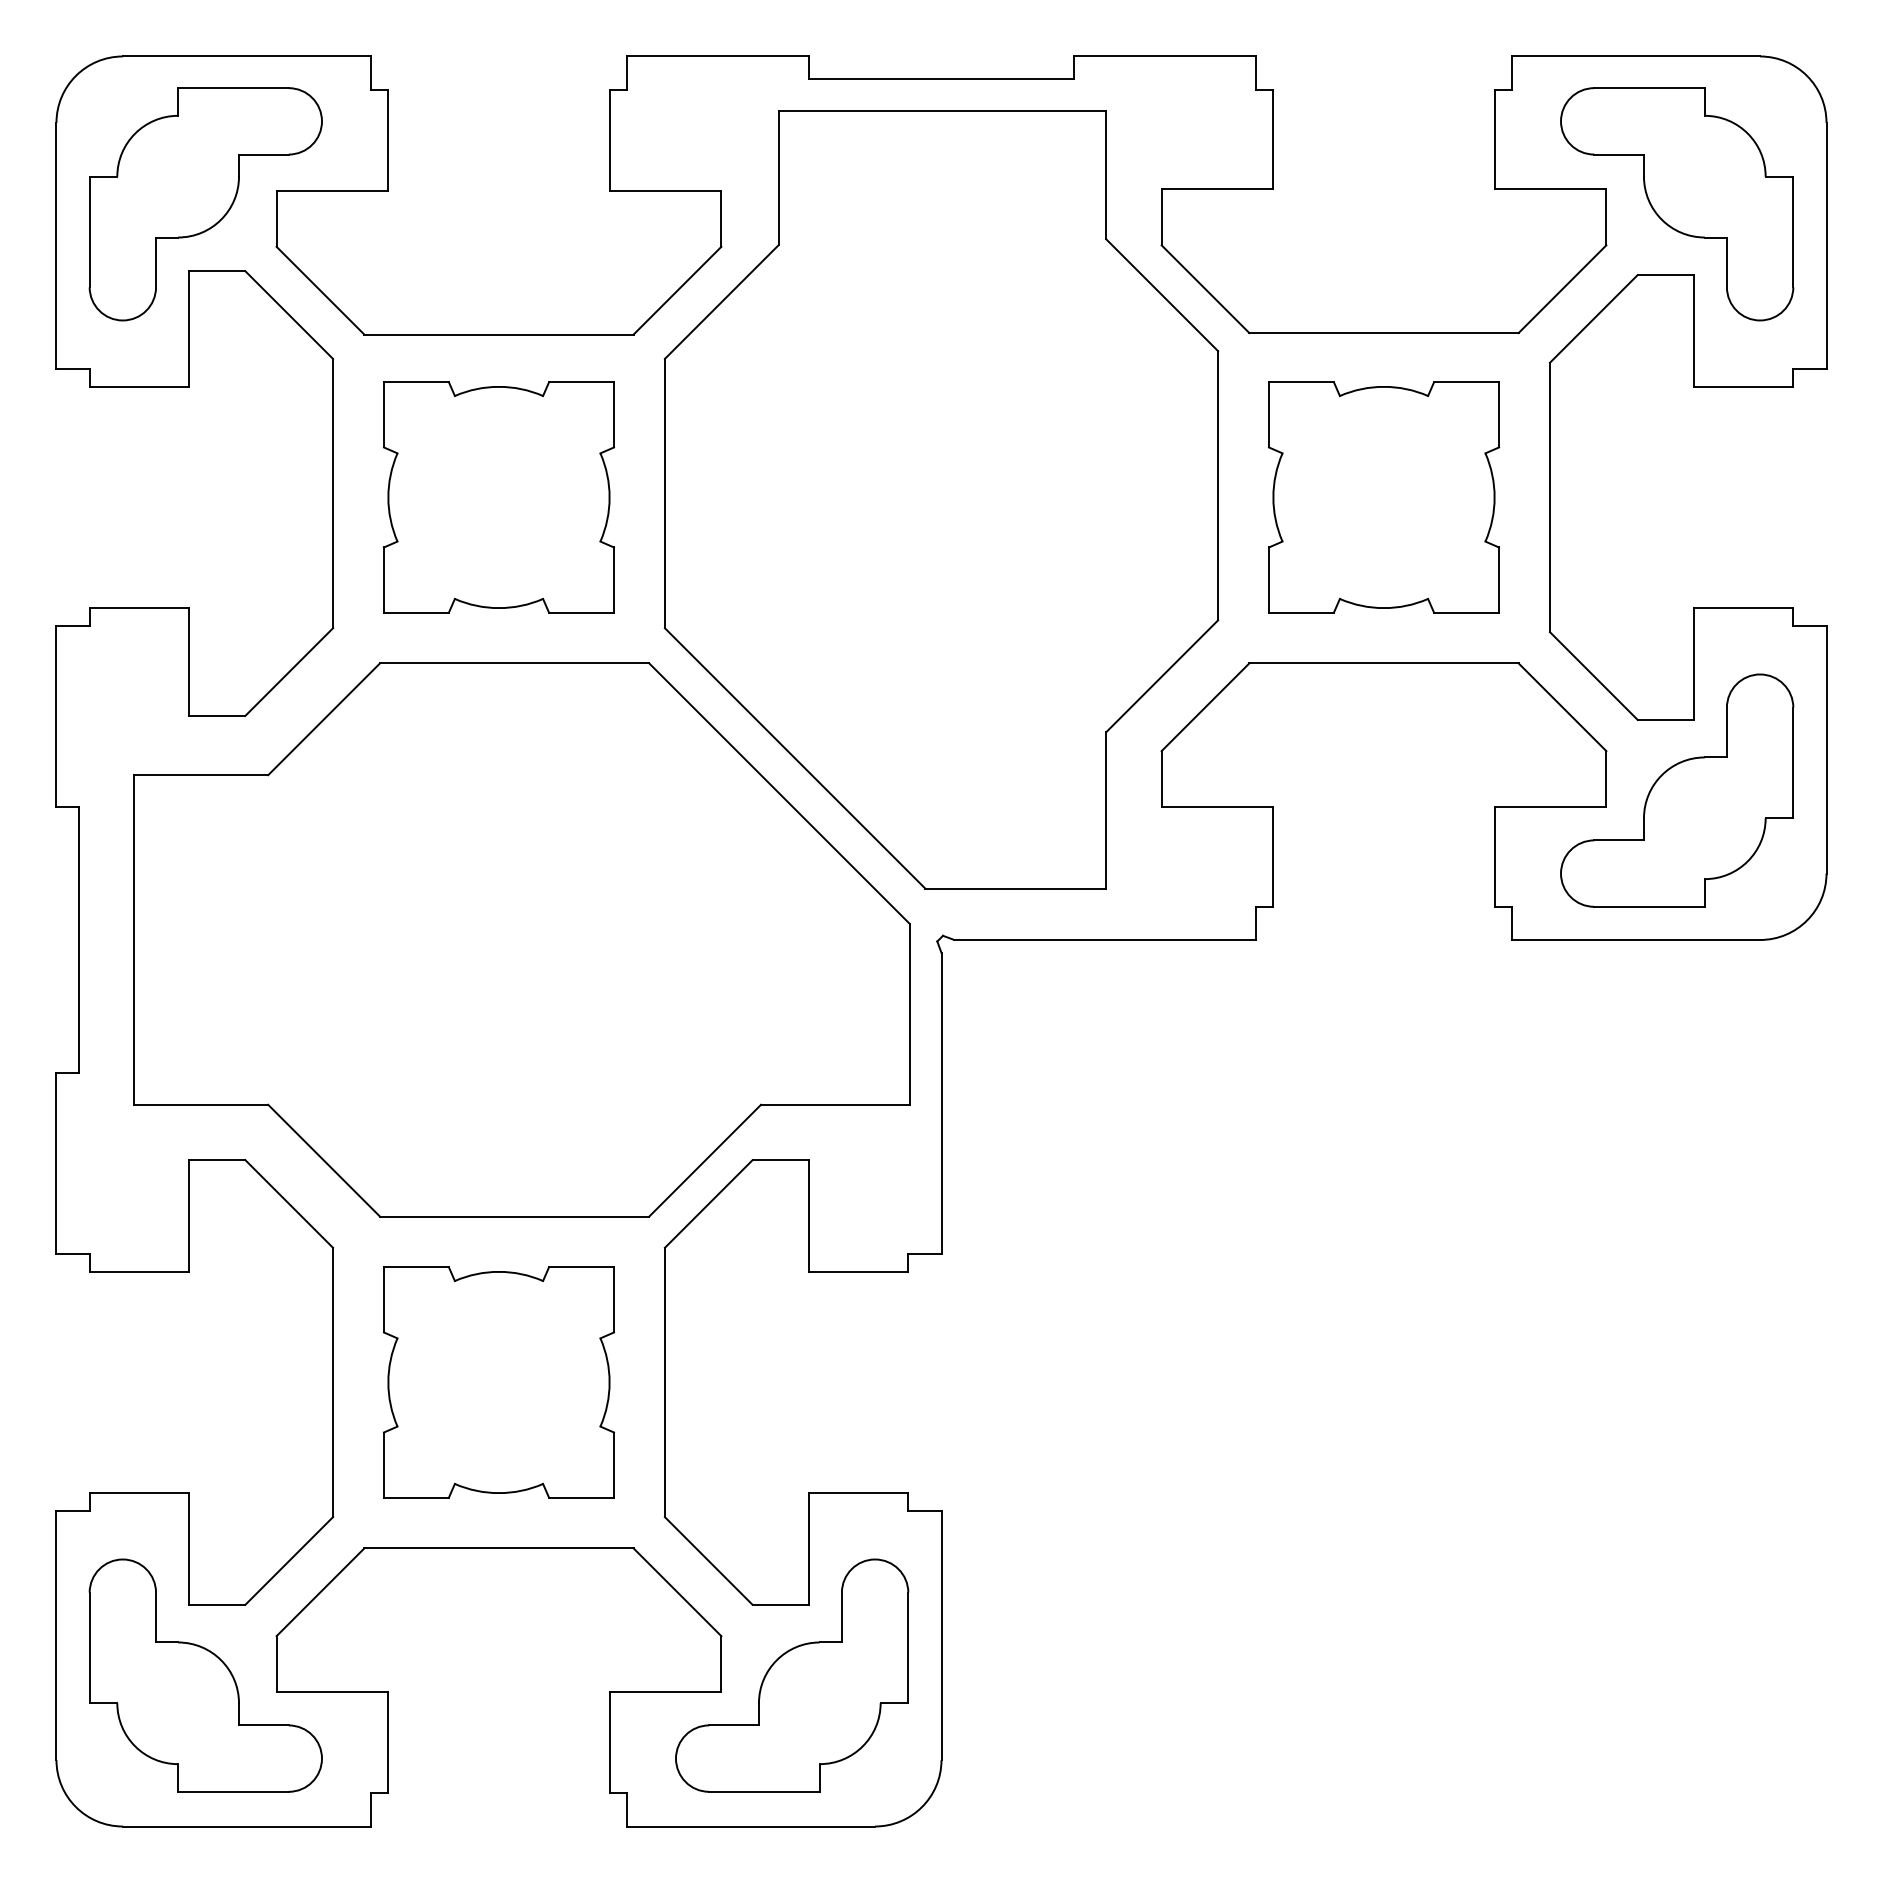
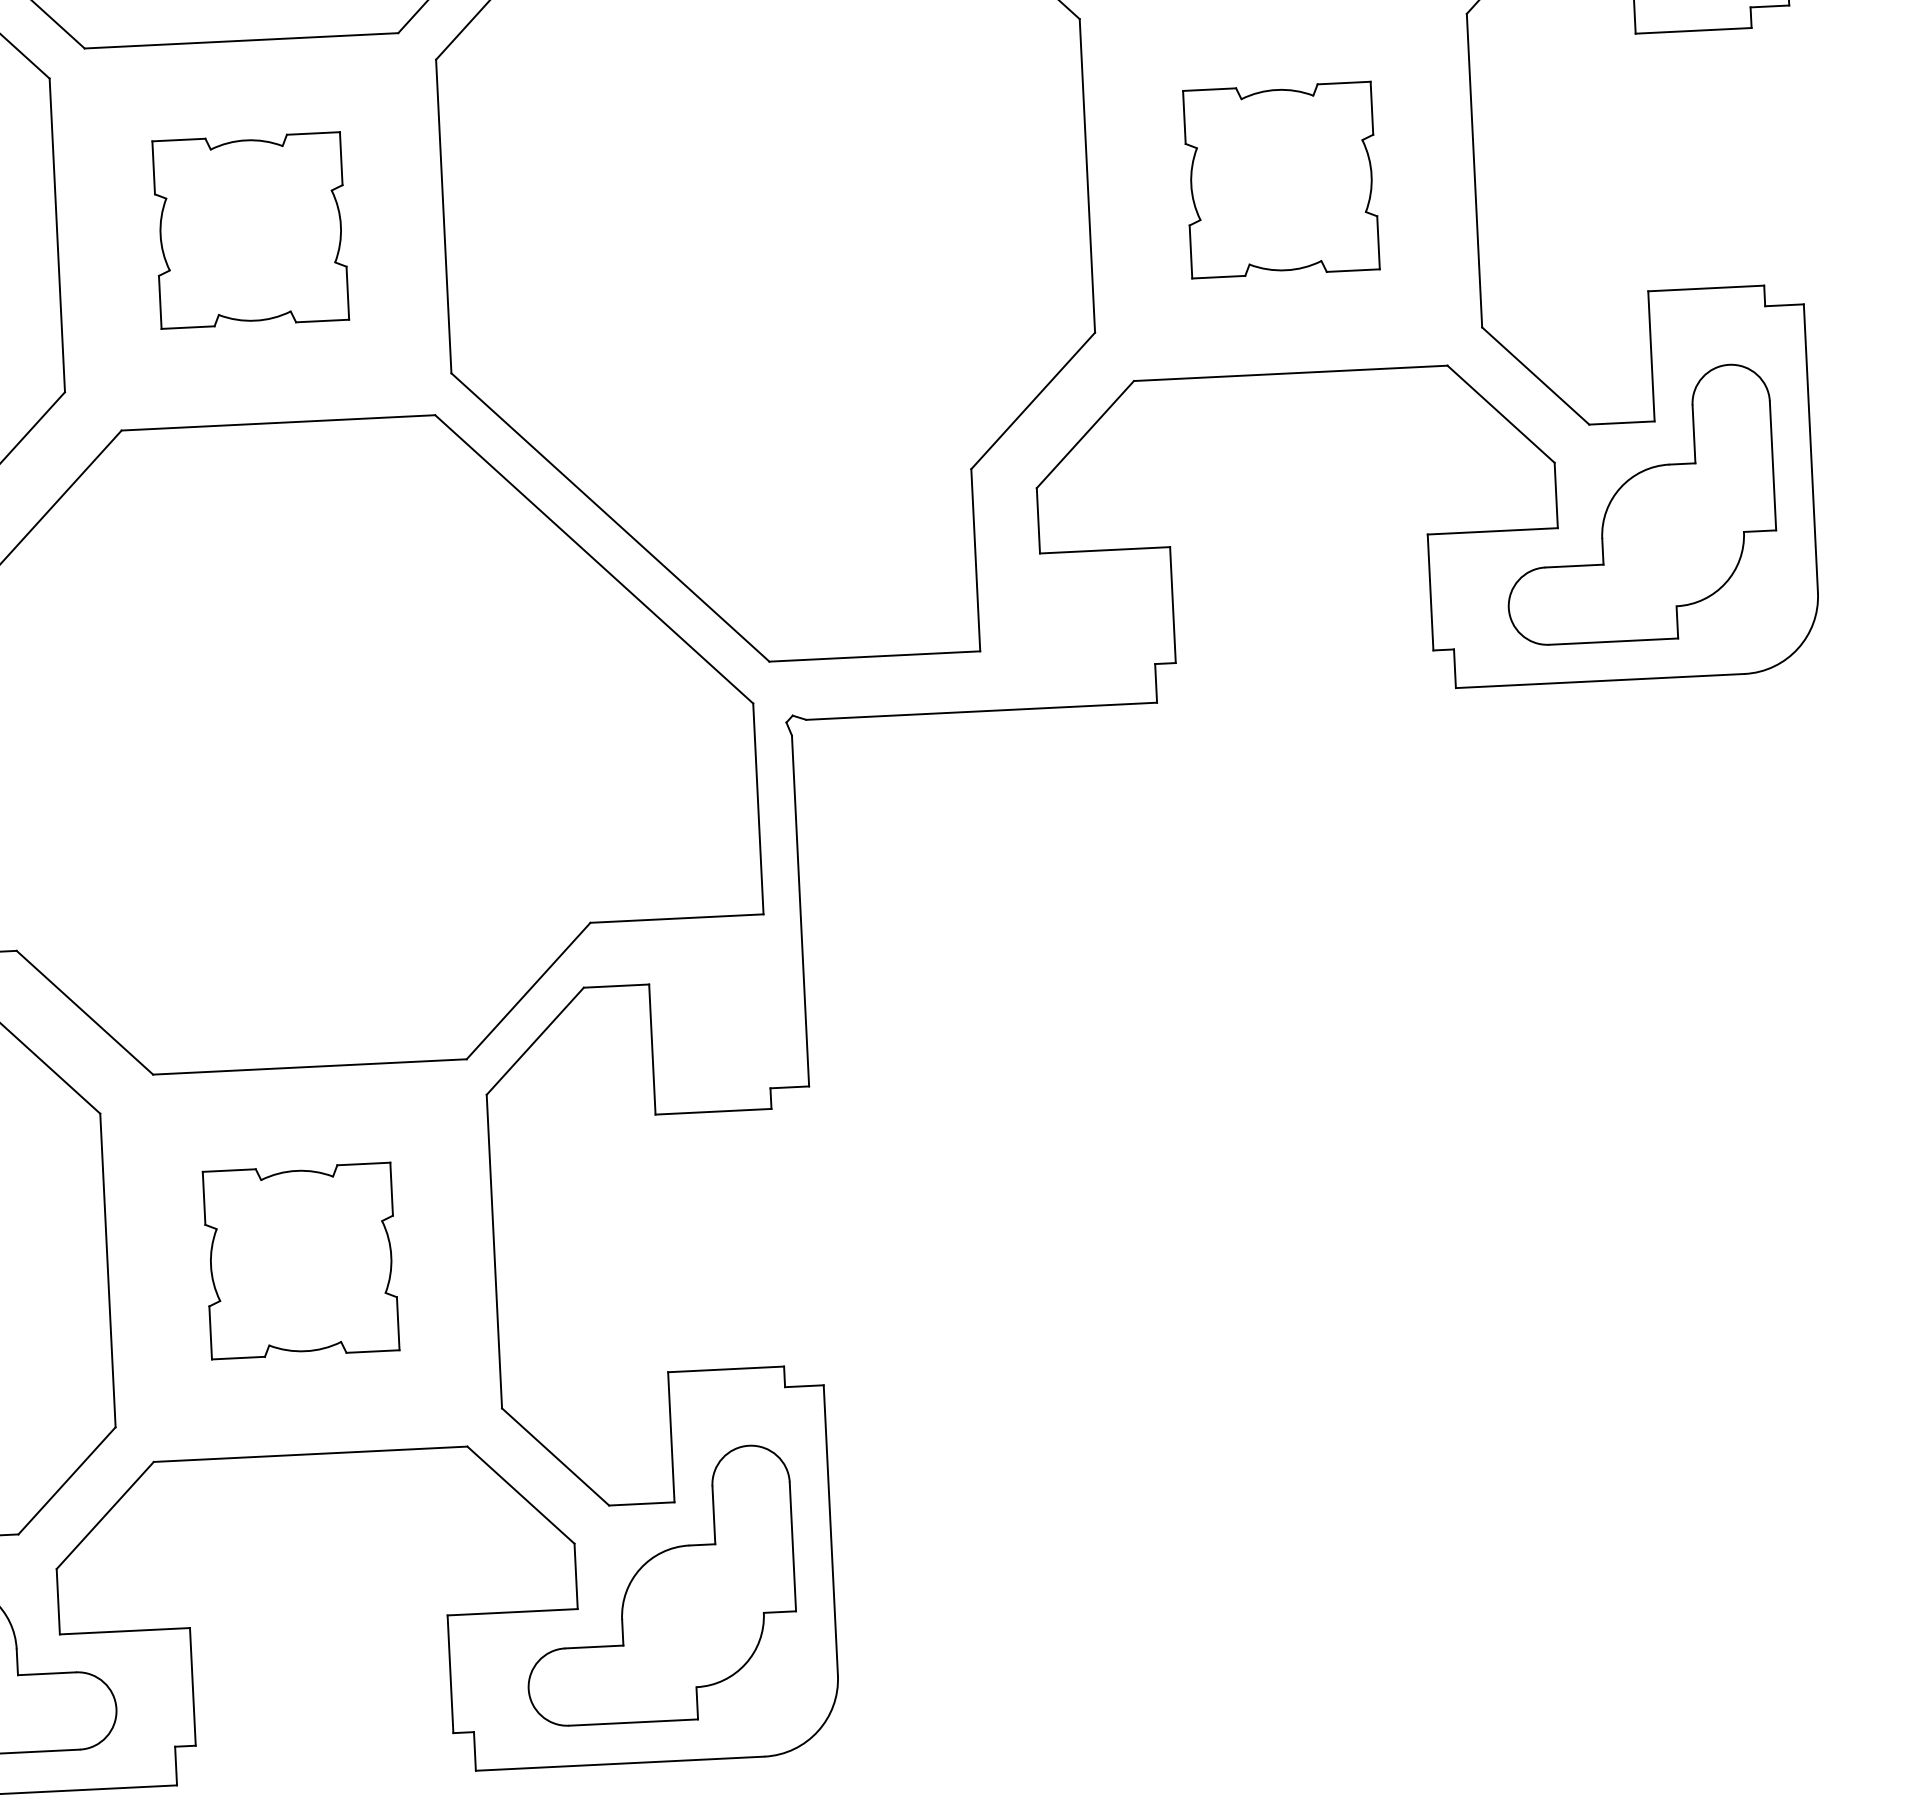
part: (498, 497) -> (250, 230), size x0.7
part: (1384, 497) -> (1281, 180), size x0.7
part: (498, 1382) -> (300, 1261), size x0.7

